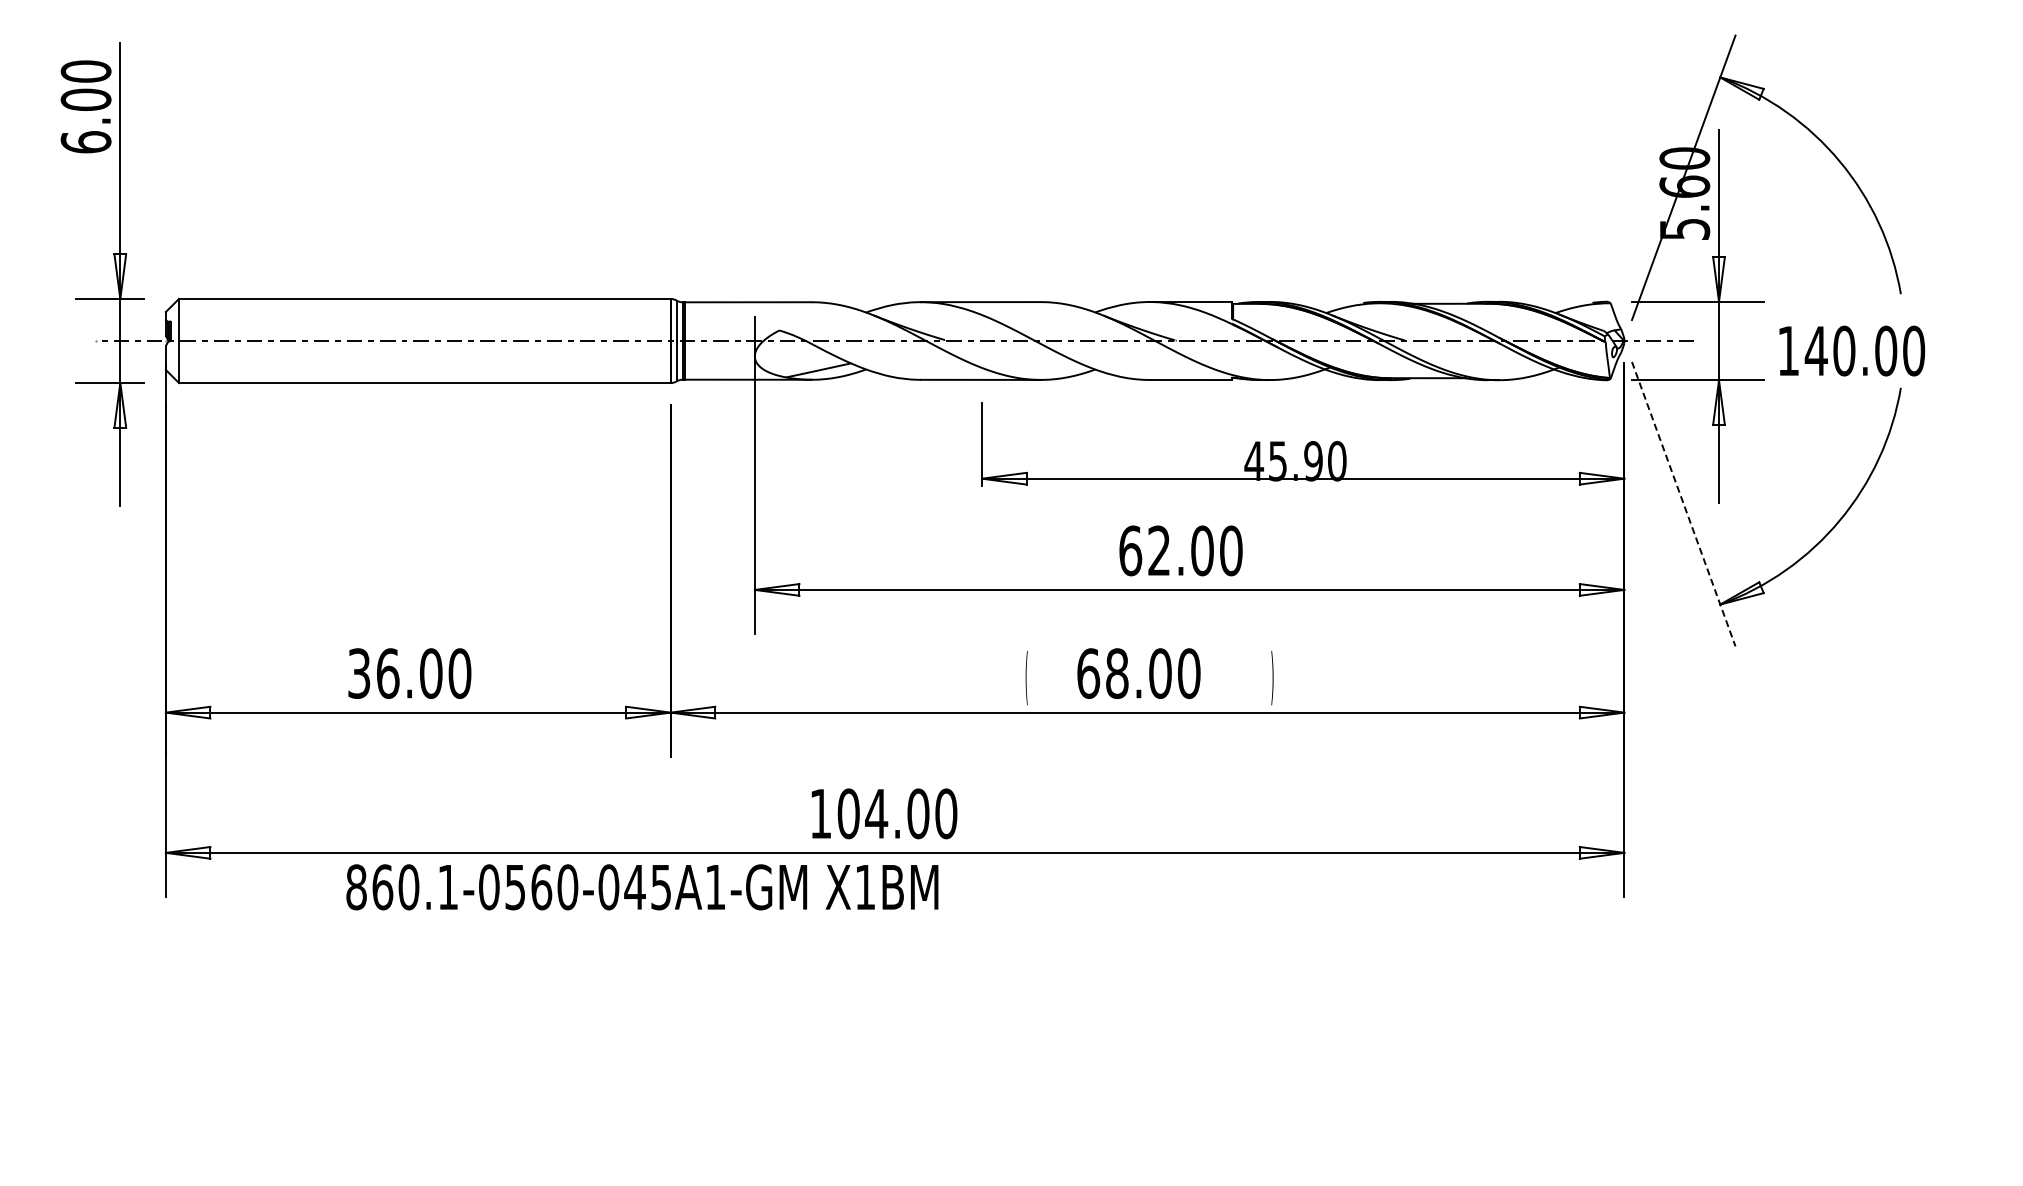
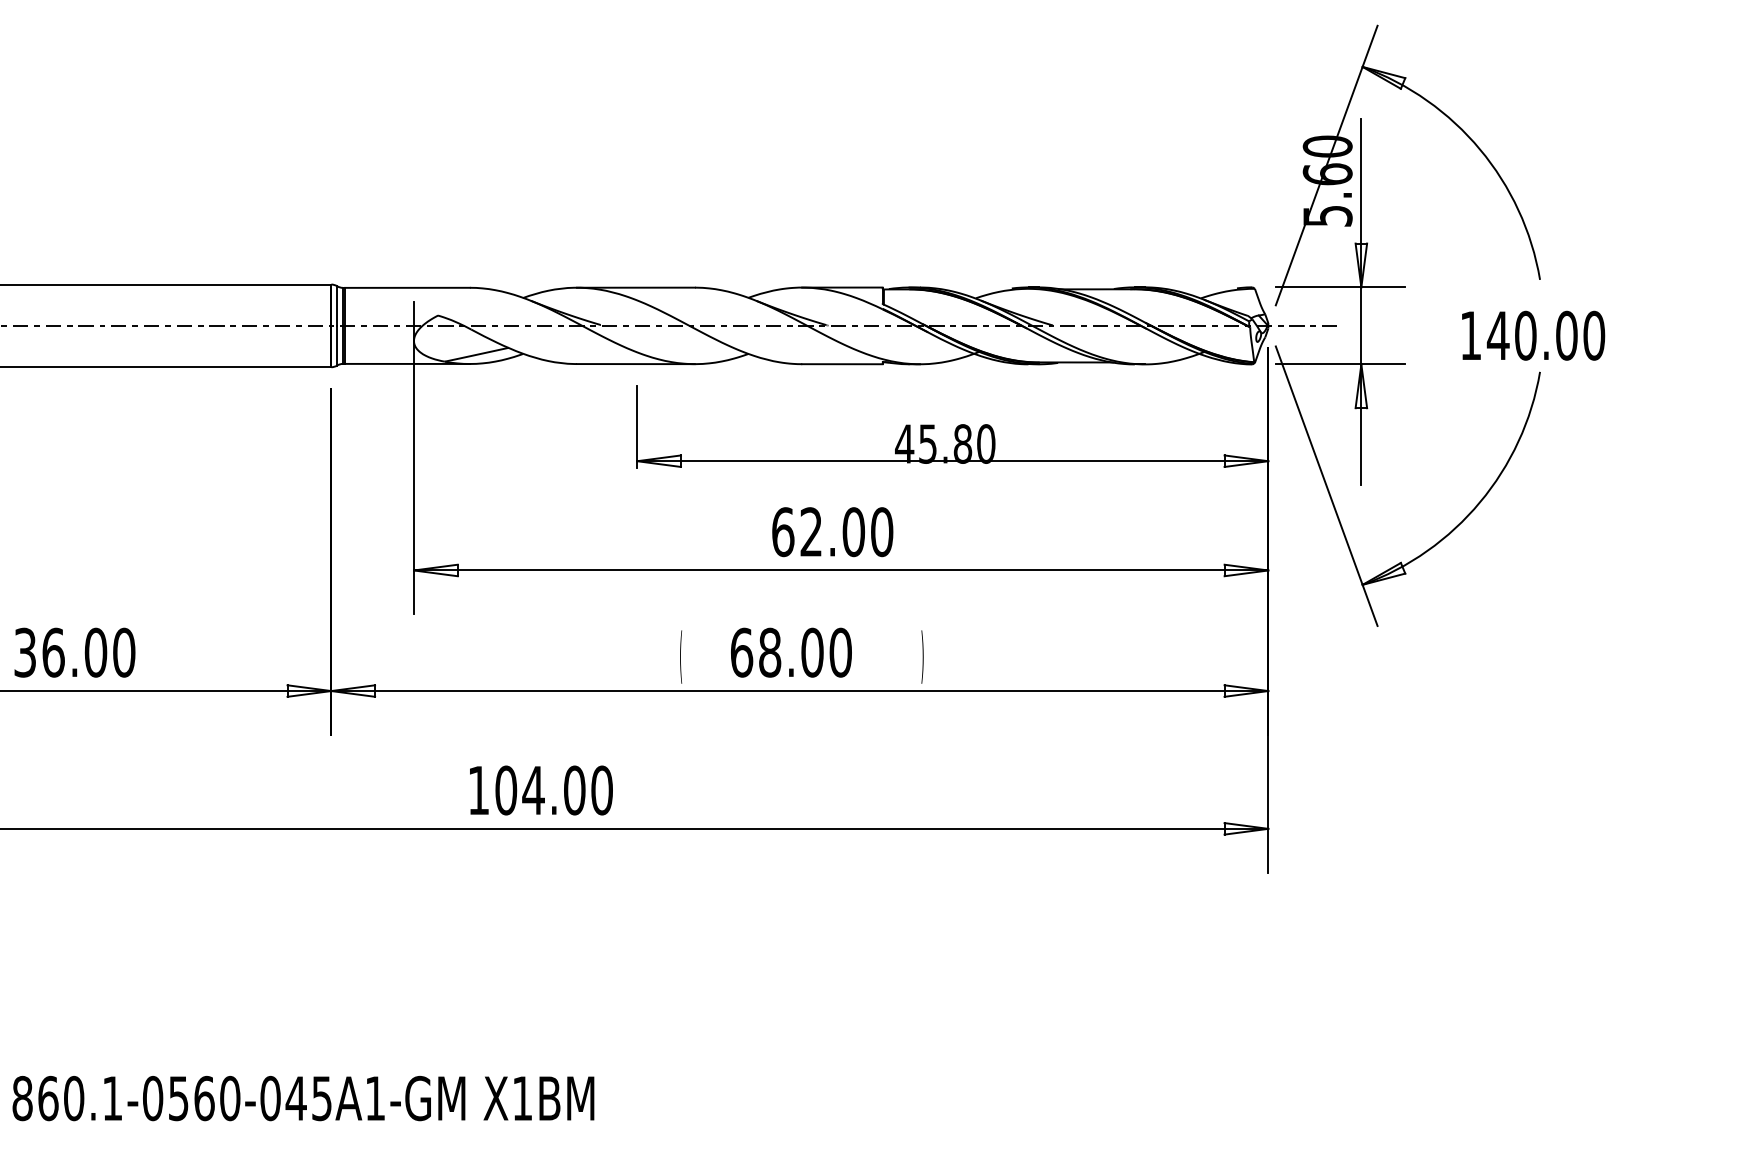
text: (1852, 350) -> (1533, 335), moved
text: (1313, 461) -> (962, 444), 45.90 -> 45.80
line: (1683, 504) -> (1326, 486), dashed -> solid
text: (642, 887) -> (303, 1098), moved

